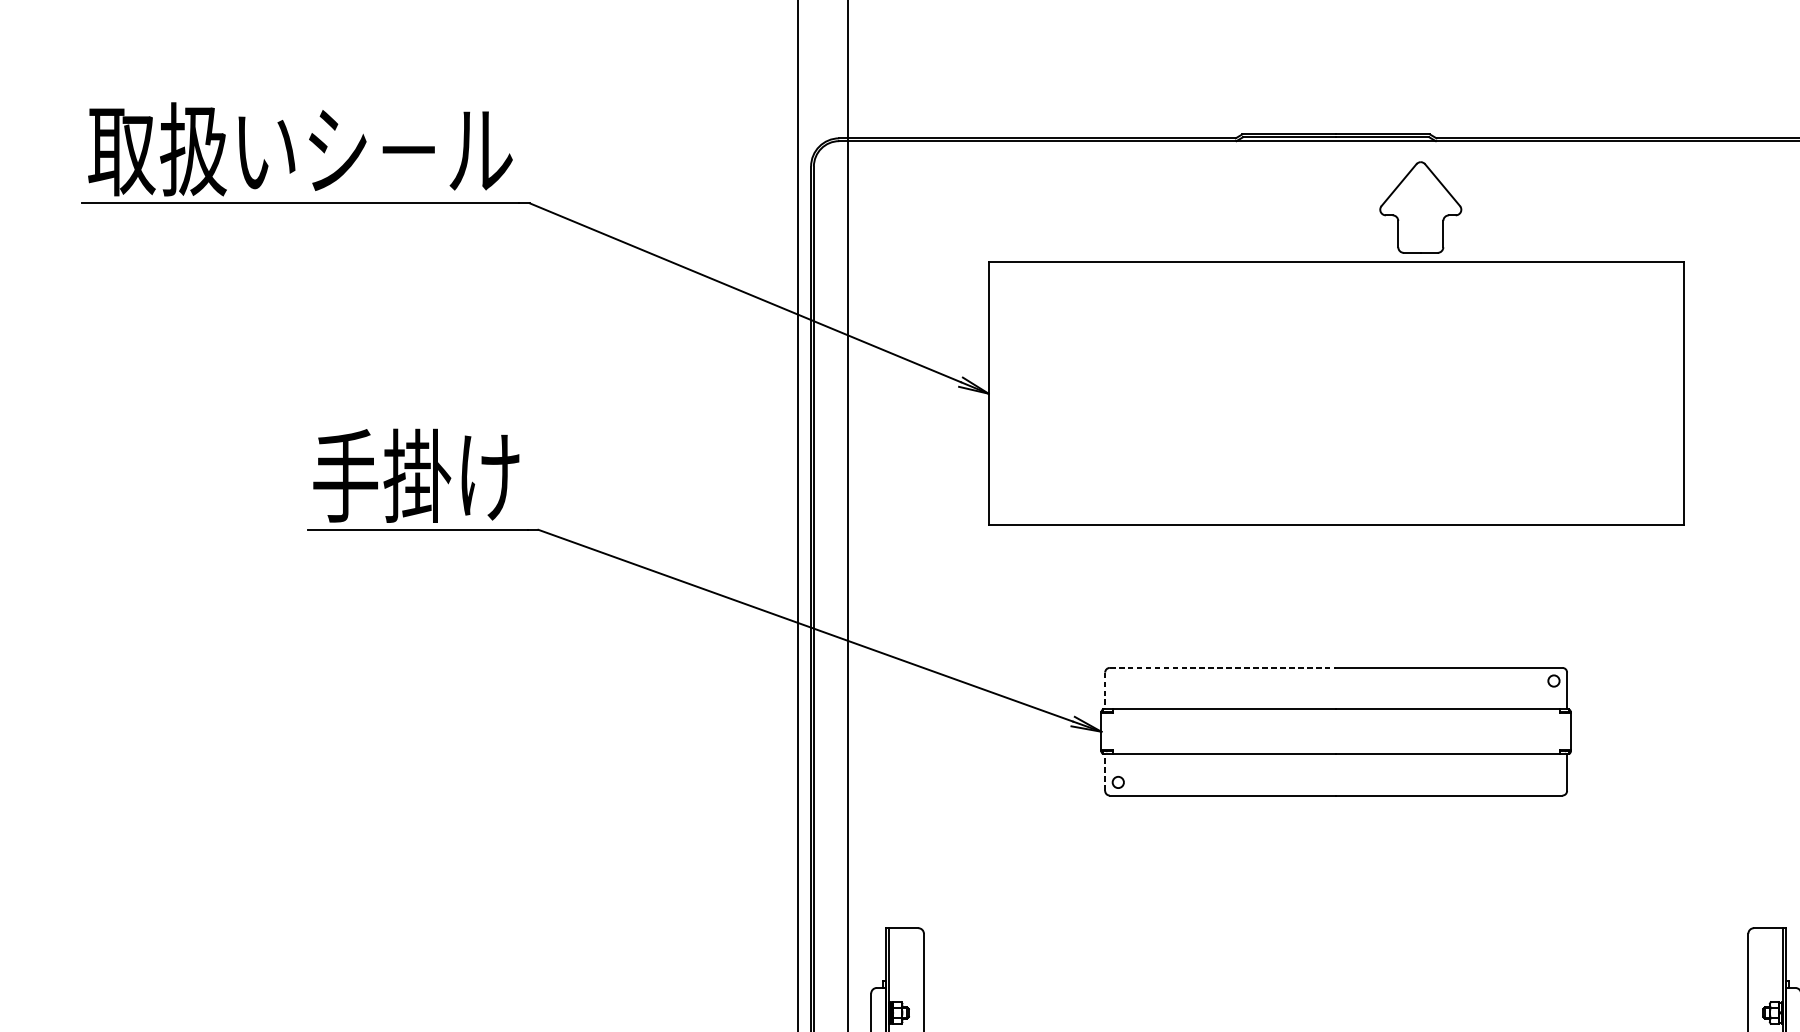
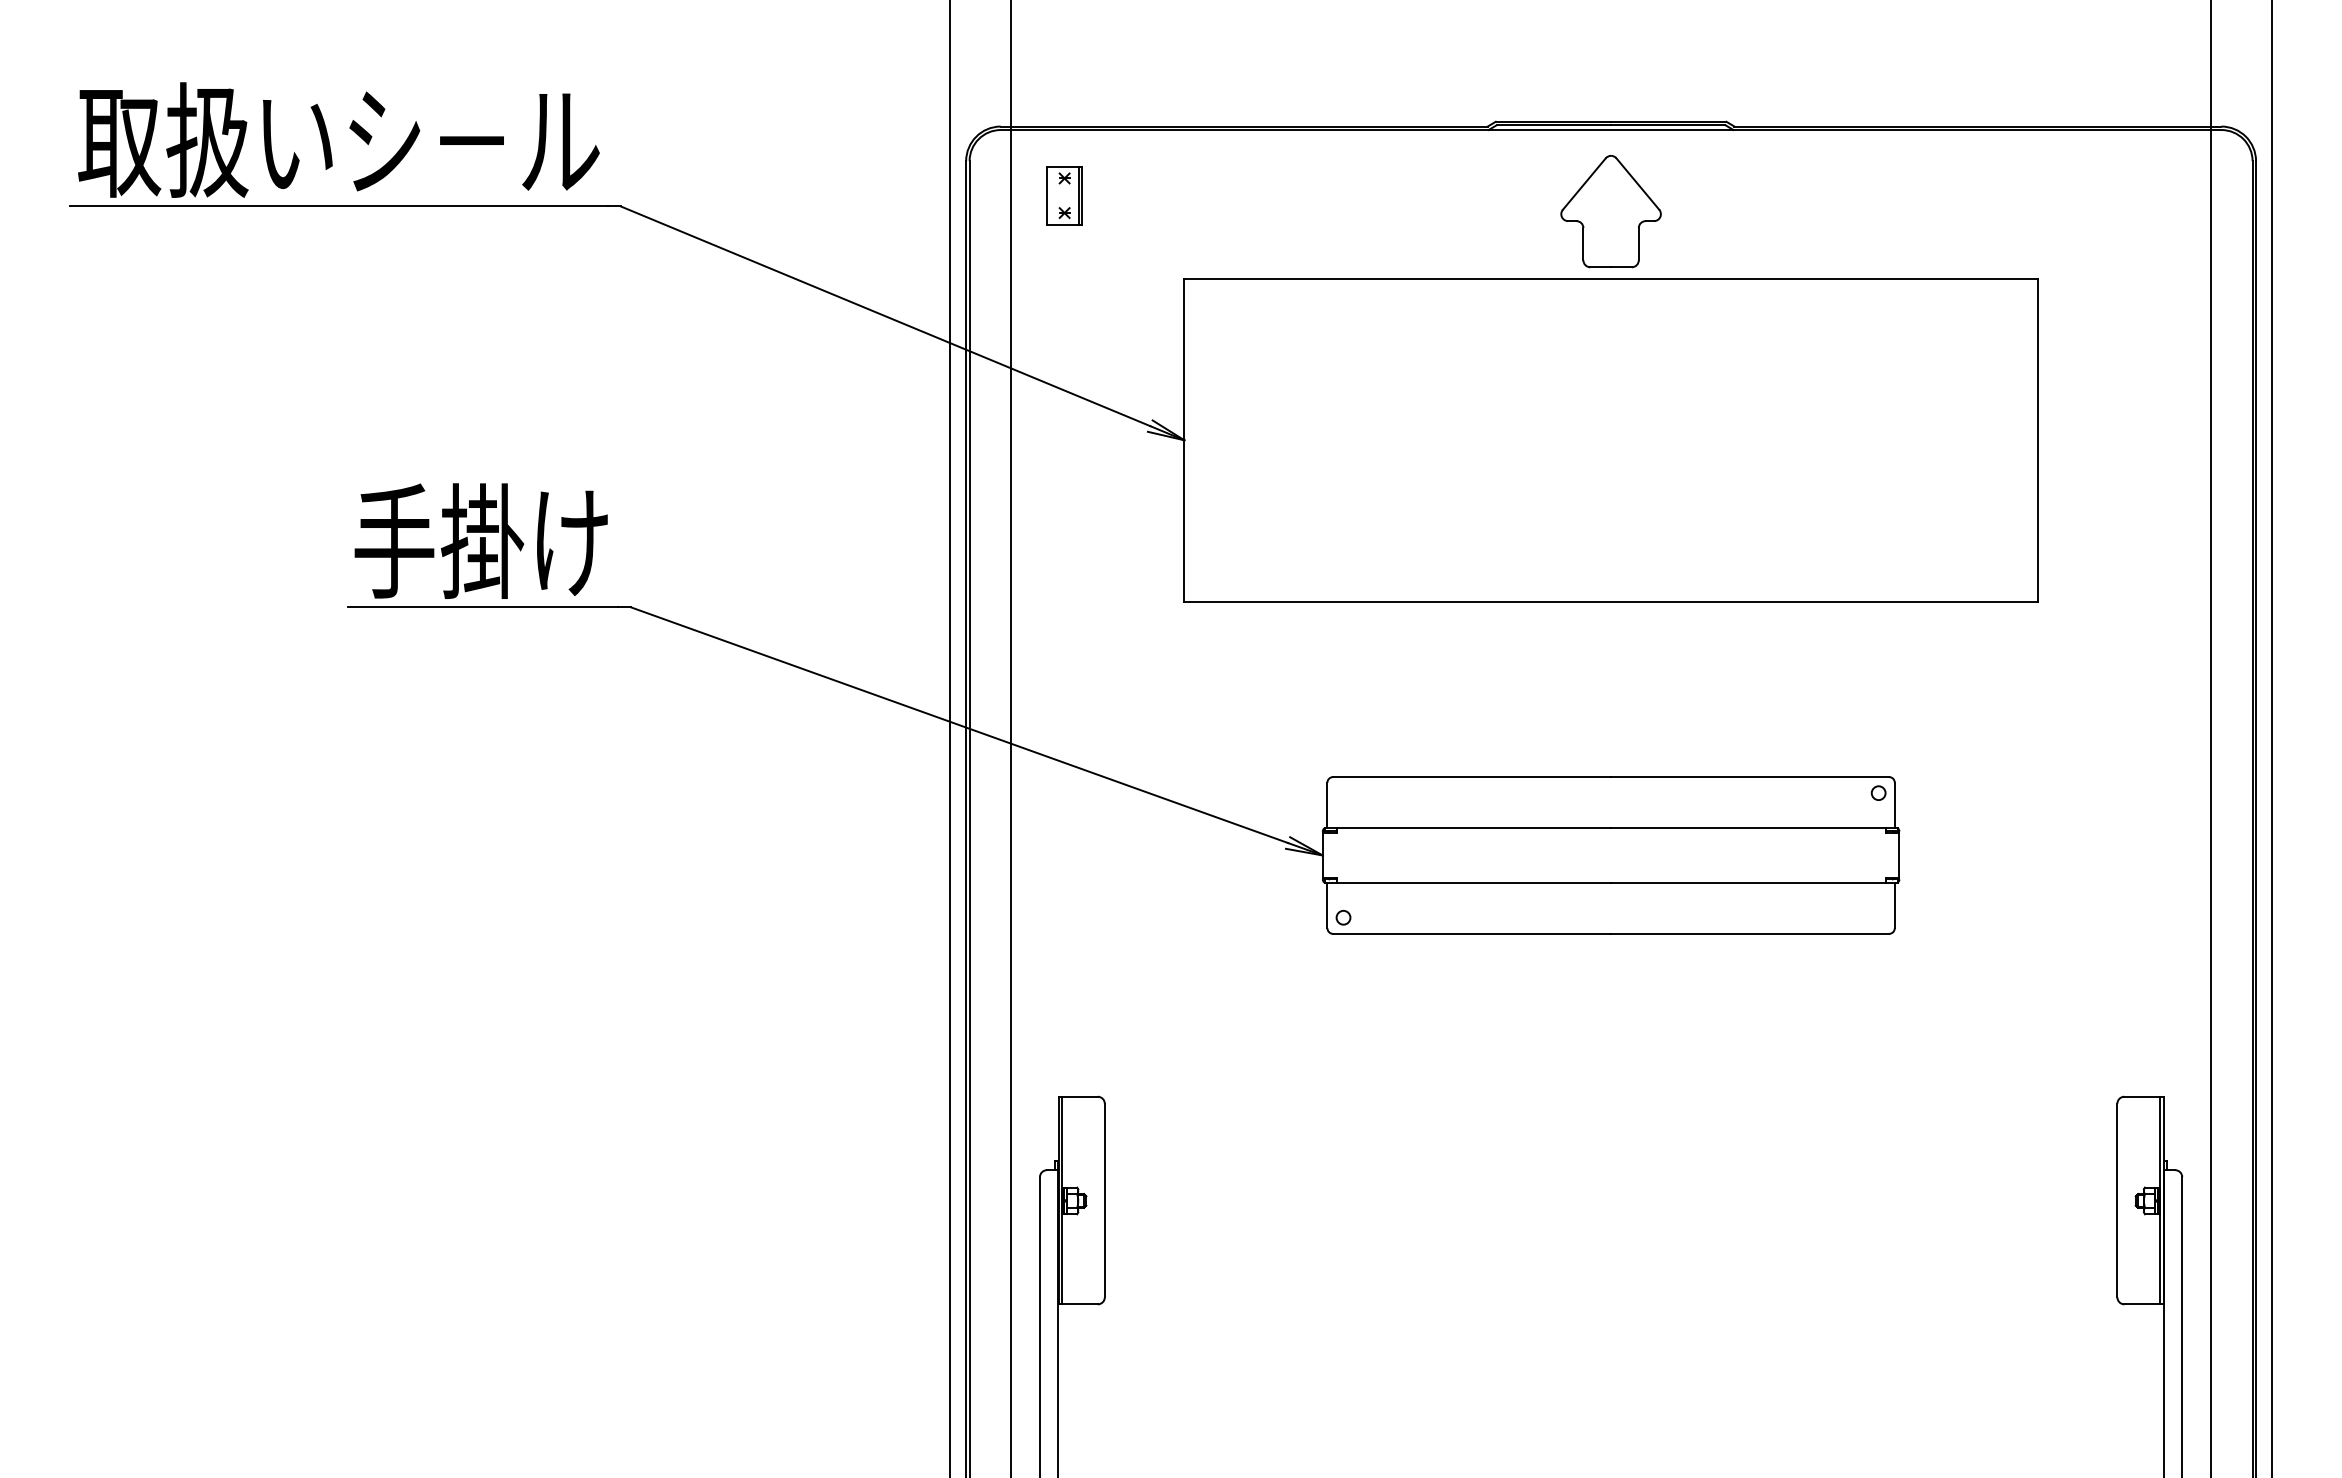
part: (891, 194) -> (1064, 195), added
part: (1420, 207) -> (1610, 211), moved
line: (1223, 668) -> (1472, 777), dashed -> solid
line: (1105, 691) -> (1327, 805), dashed -> solid
line: (1105, 772) -> (1327, 905), dashed -> solid

